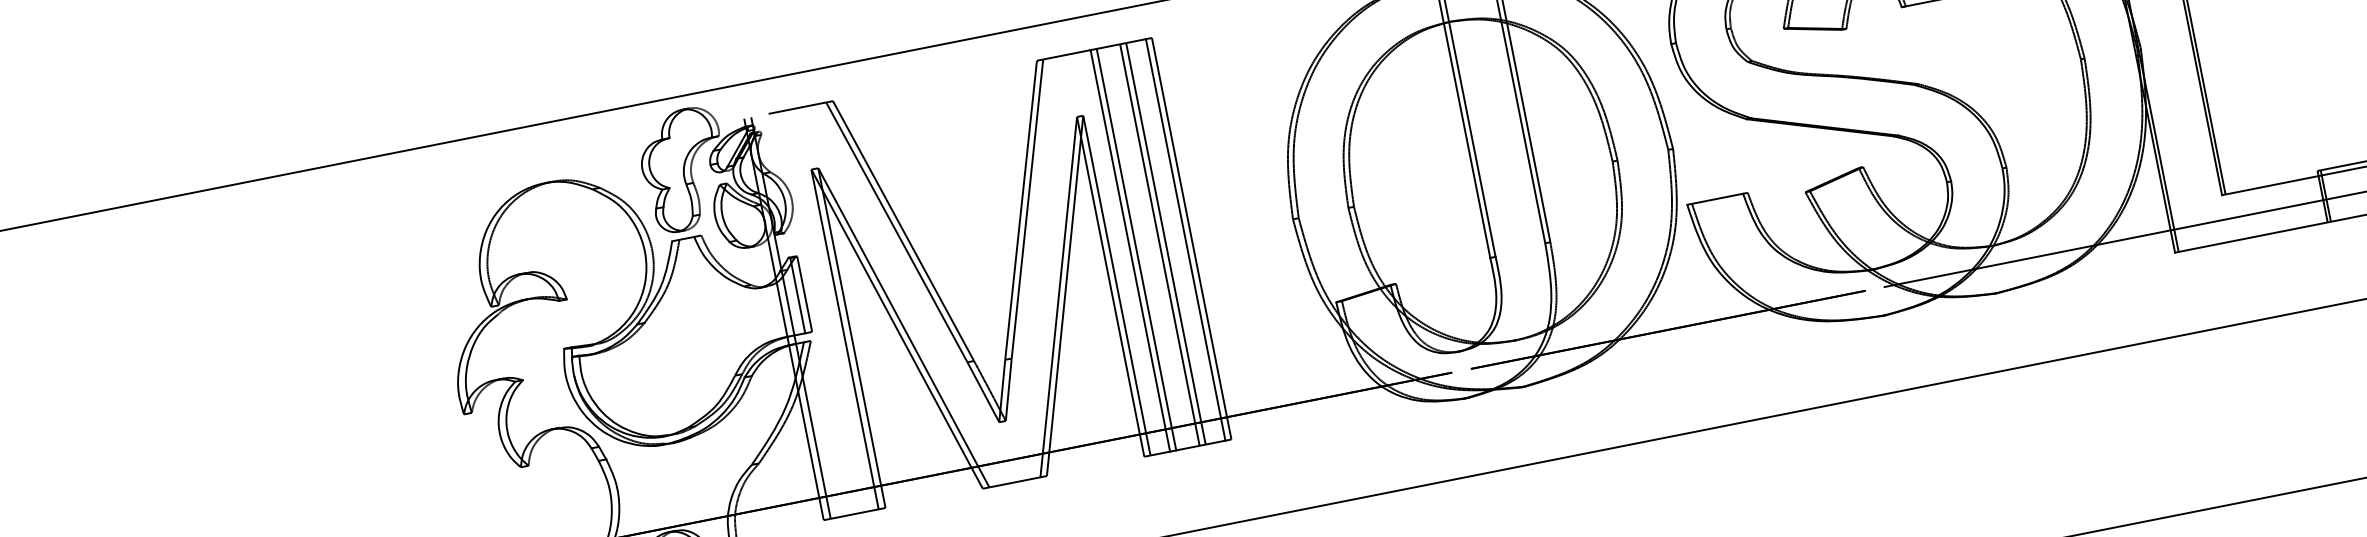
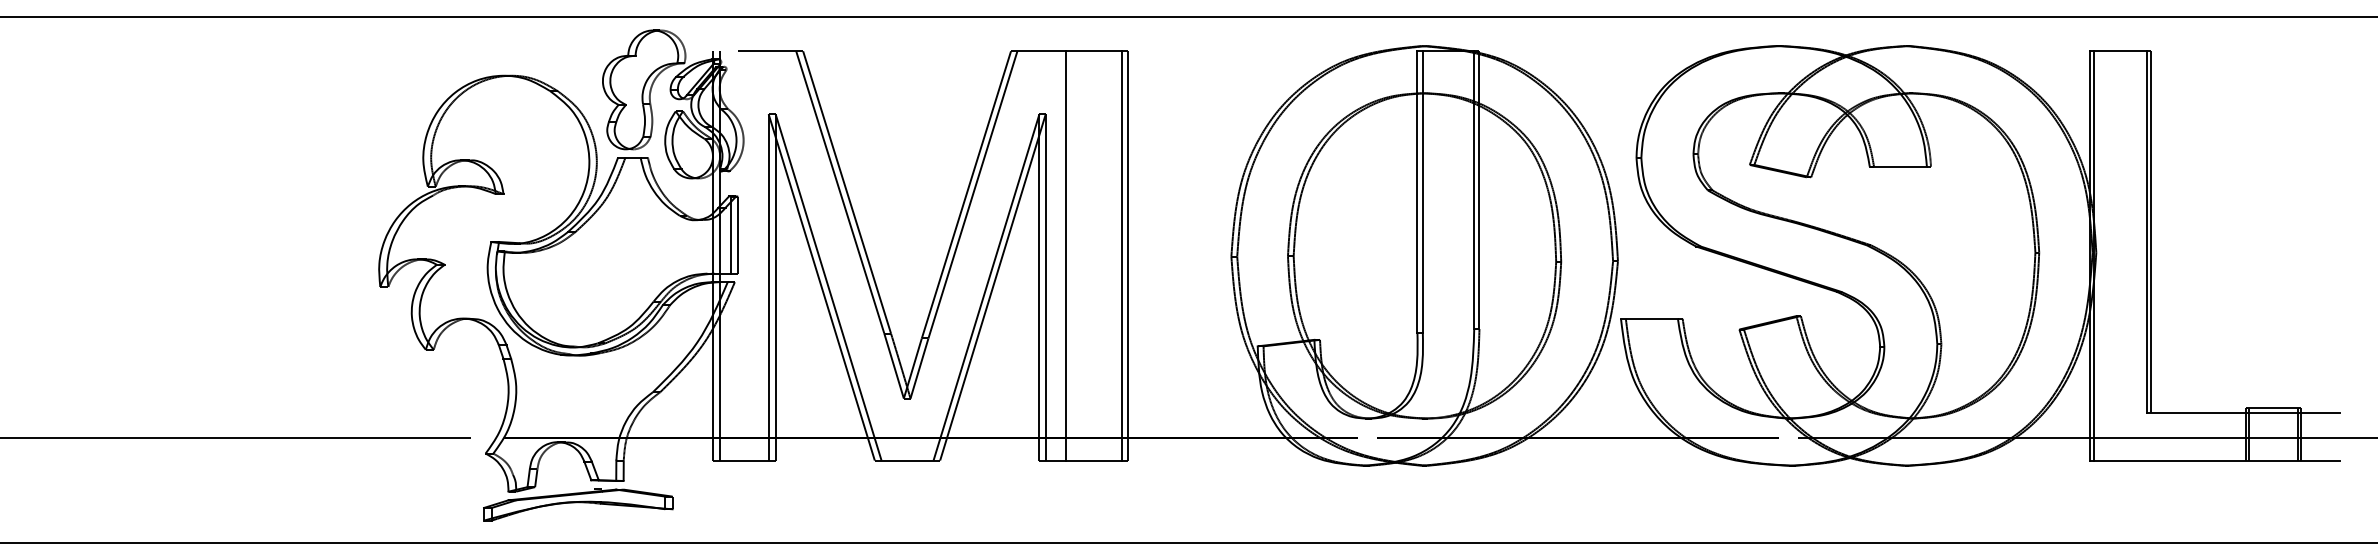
line: (1166, 243) -> (1102, 255), removed
line: (1159, 244) -> (1095, 255), removed
line: (1136, 249) -> (1072, 255), removed

